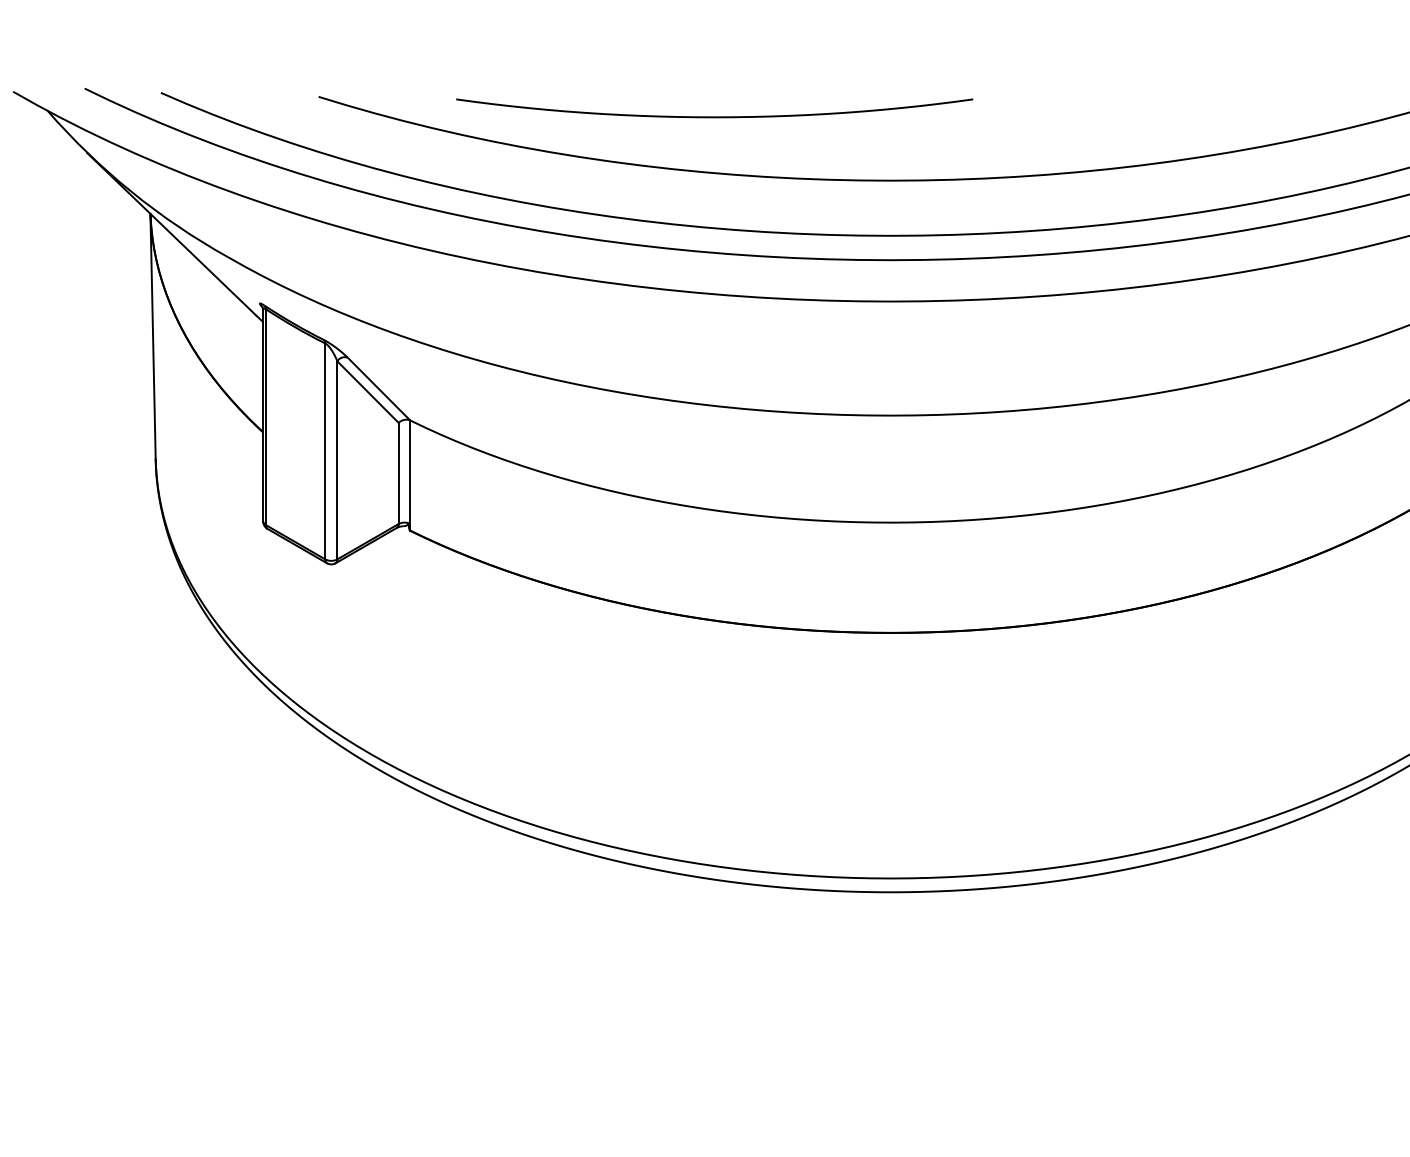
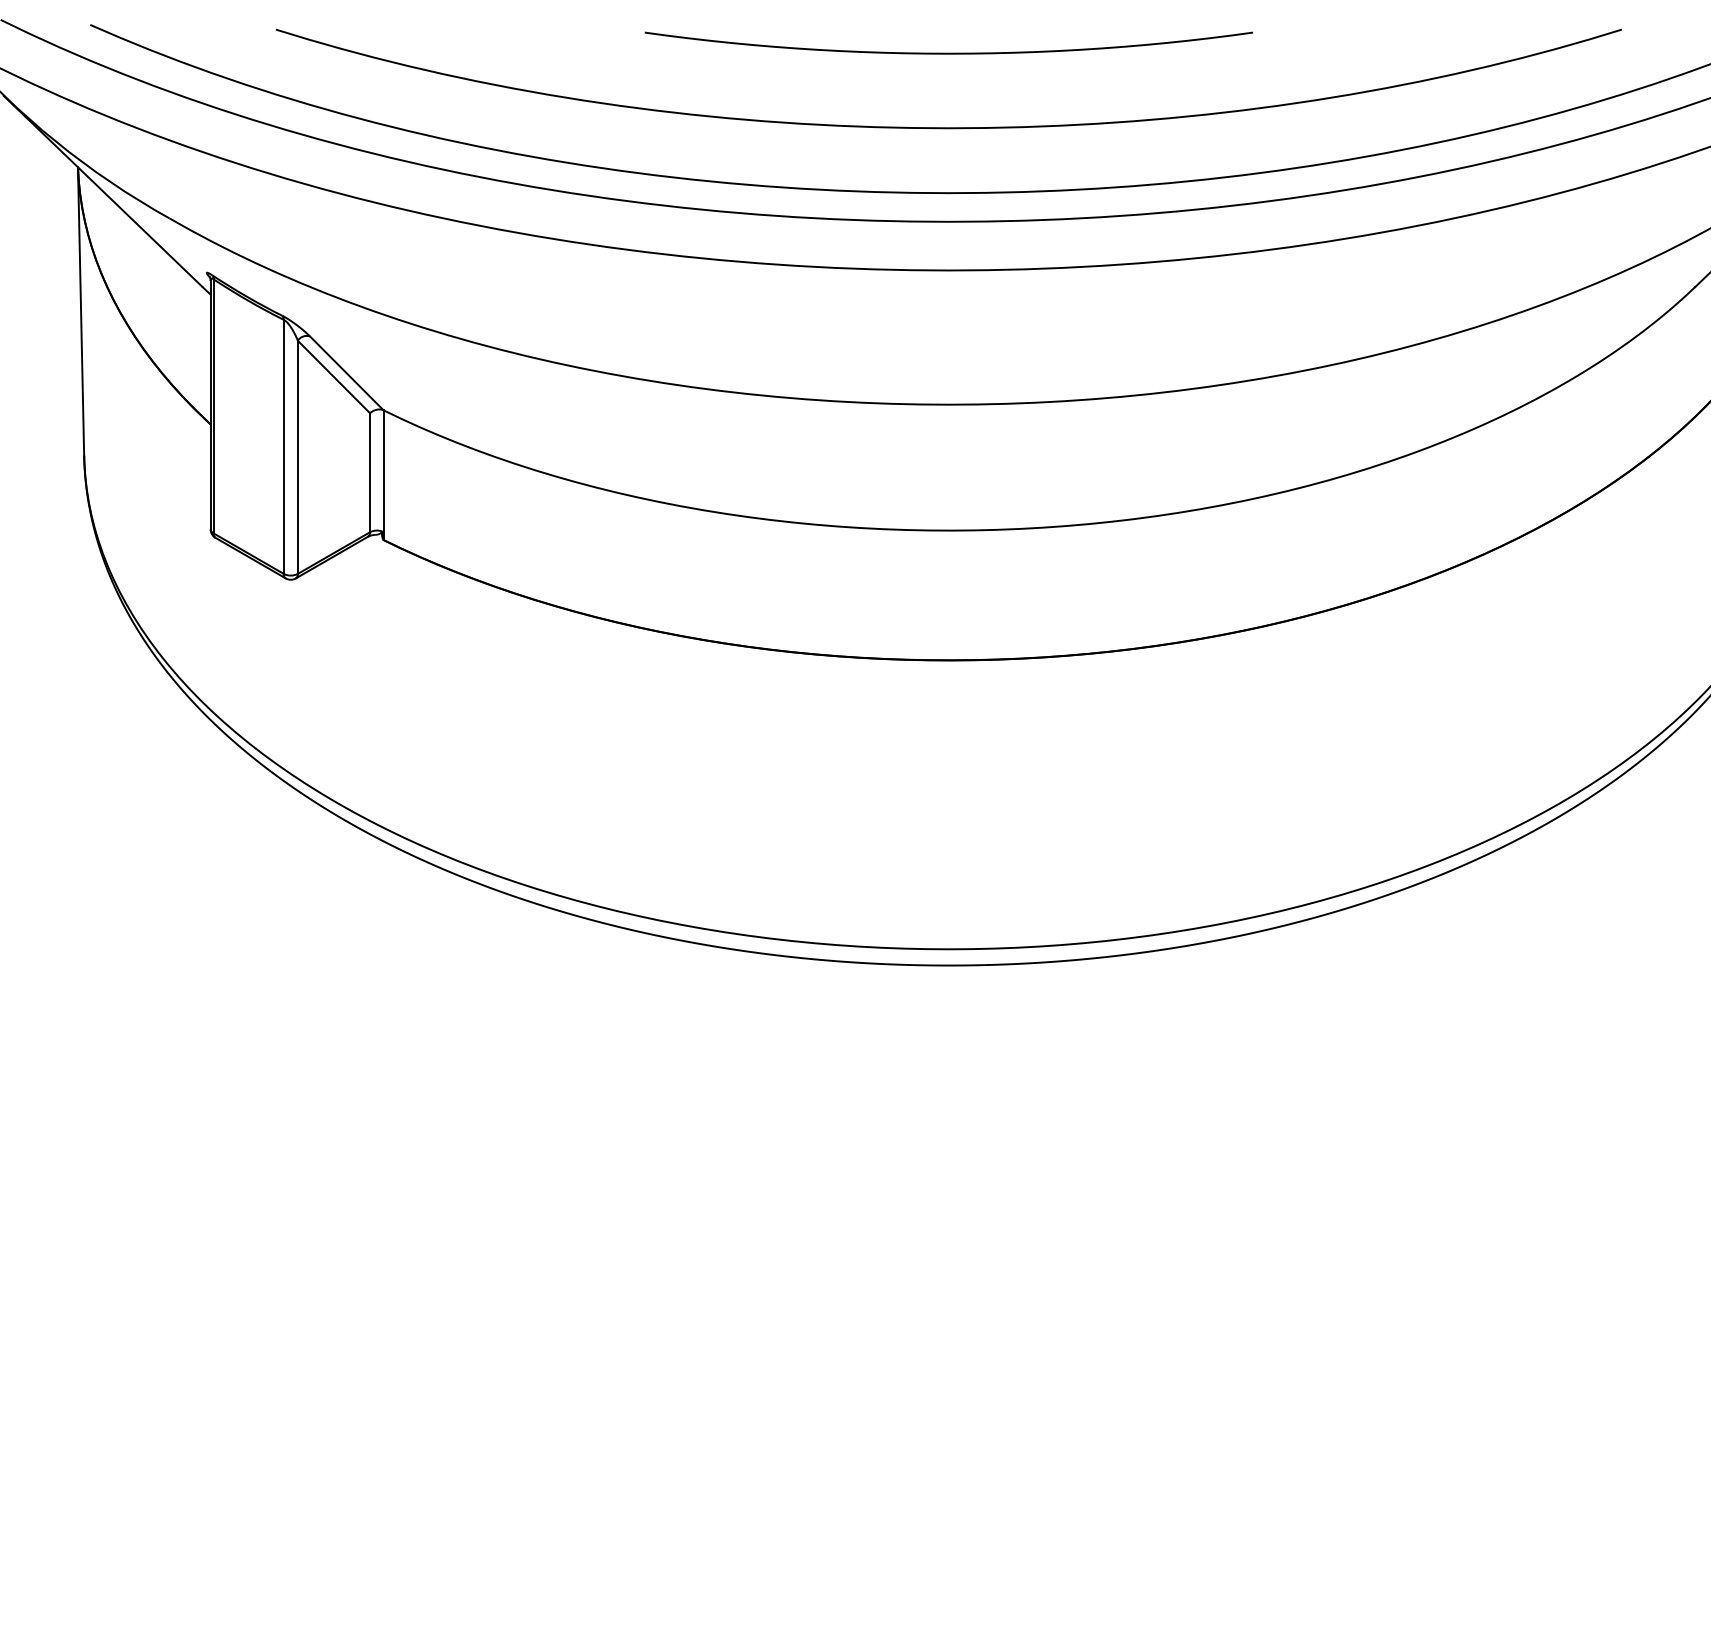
curve: (714, 116) -> (948, 52), moved

